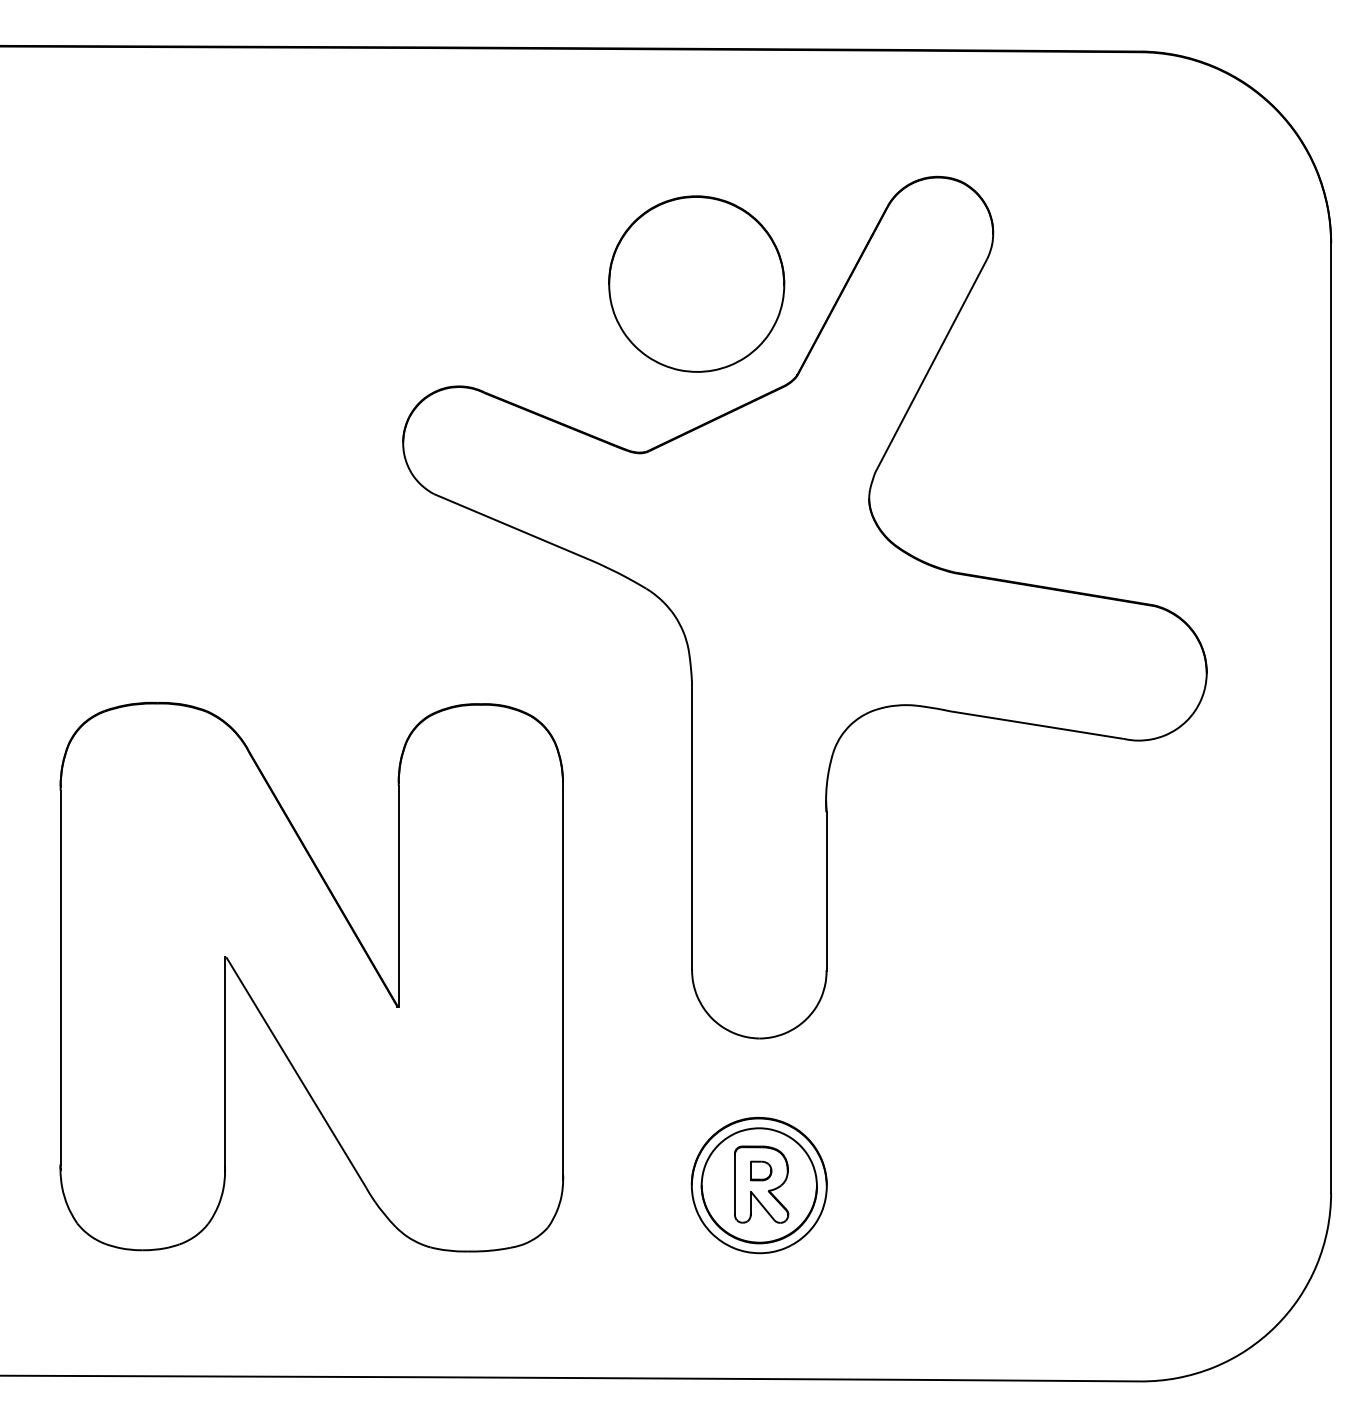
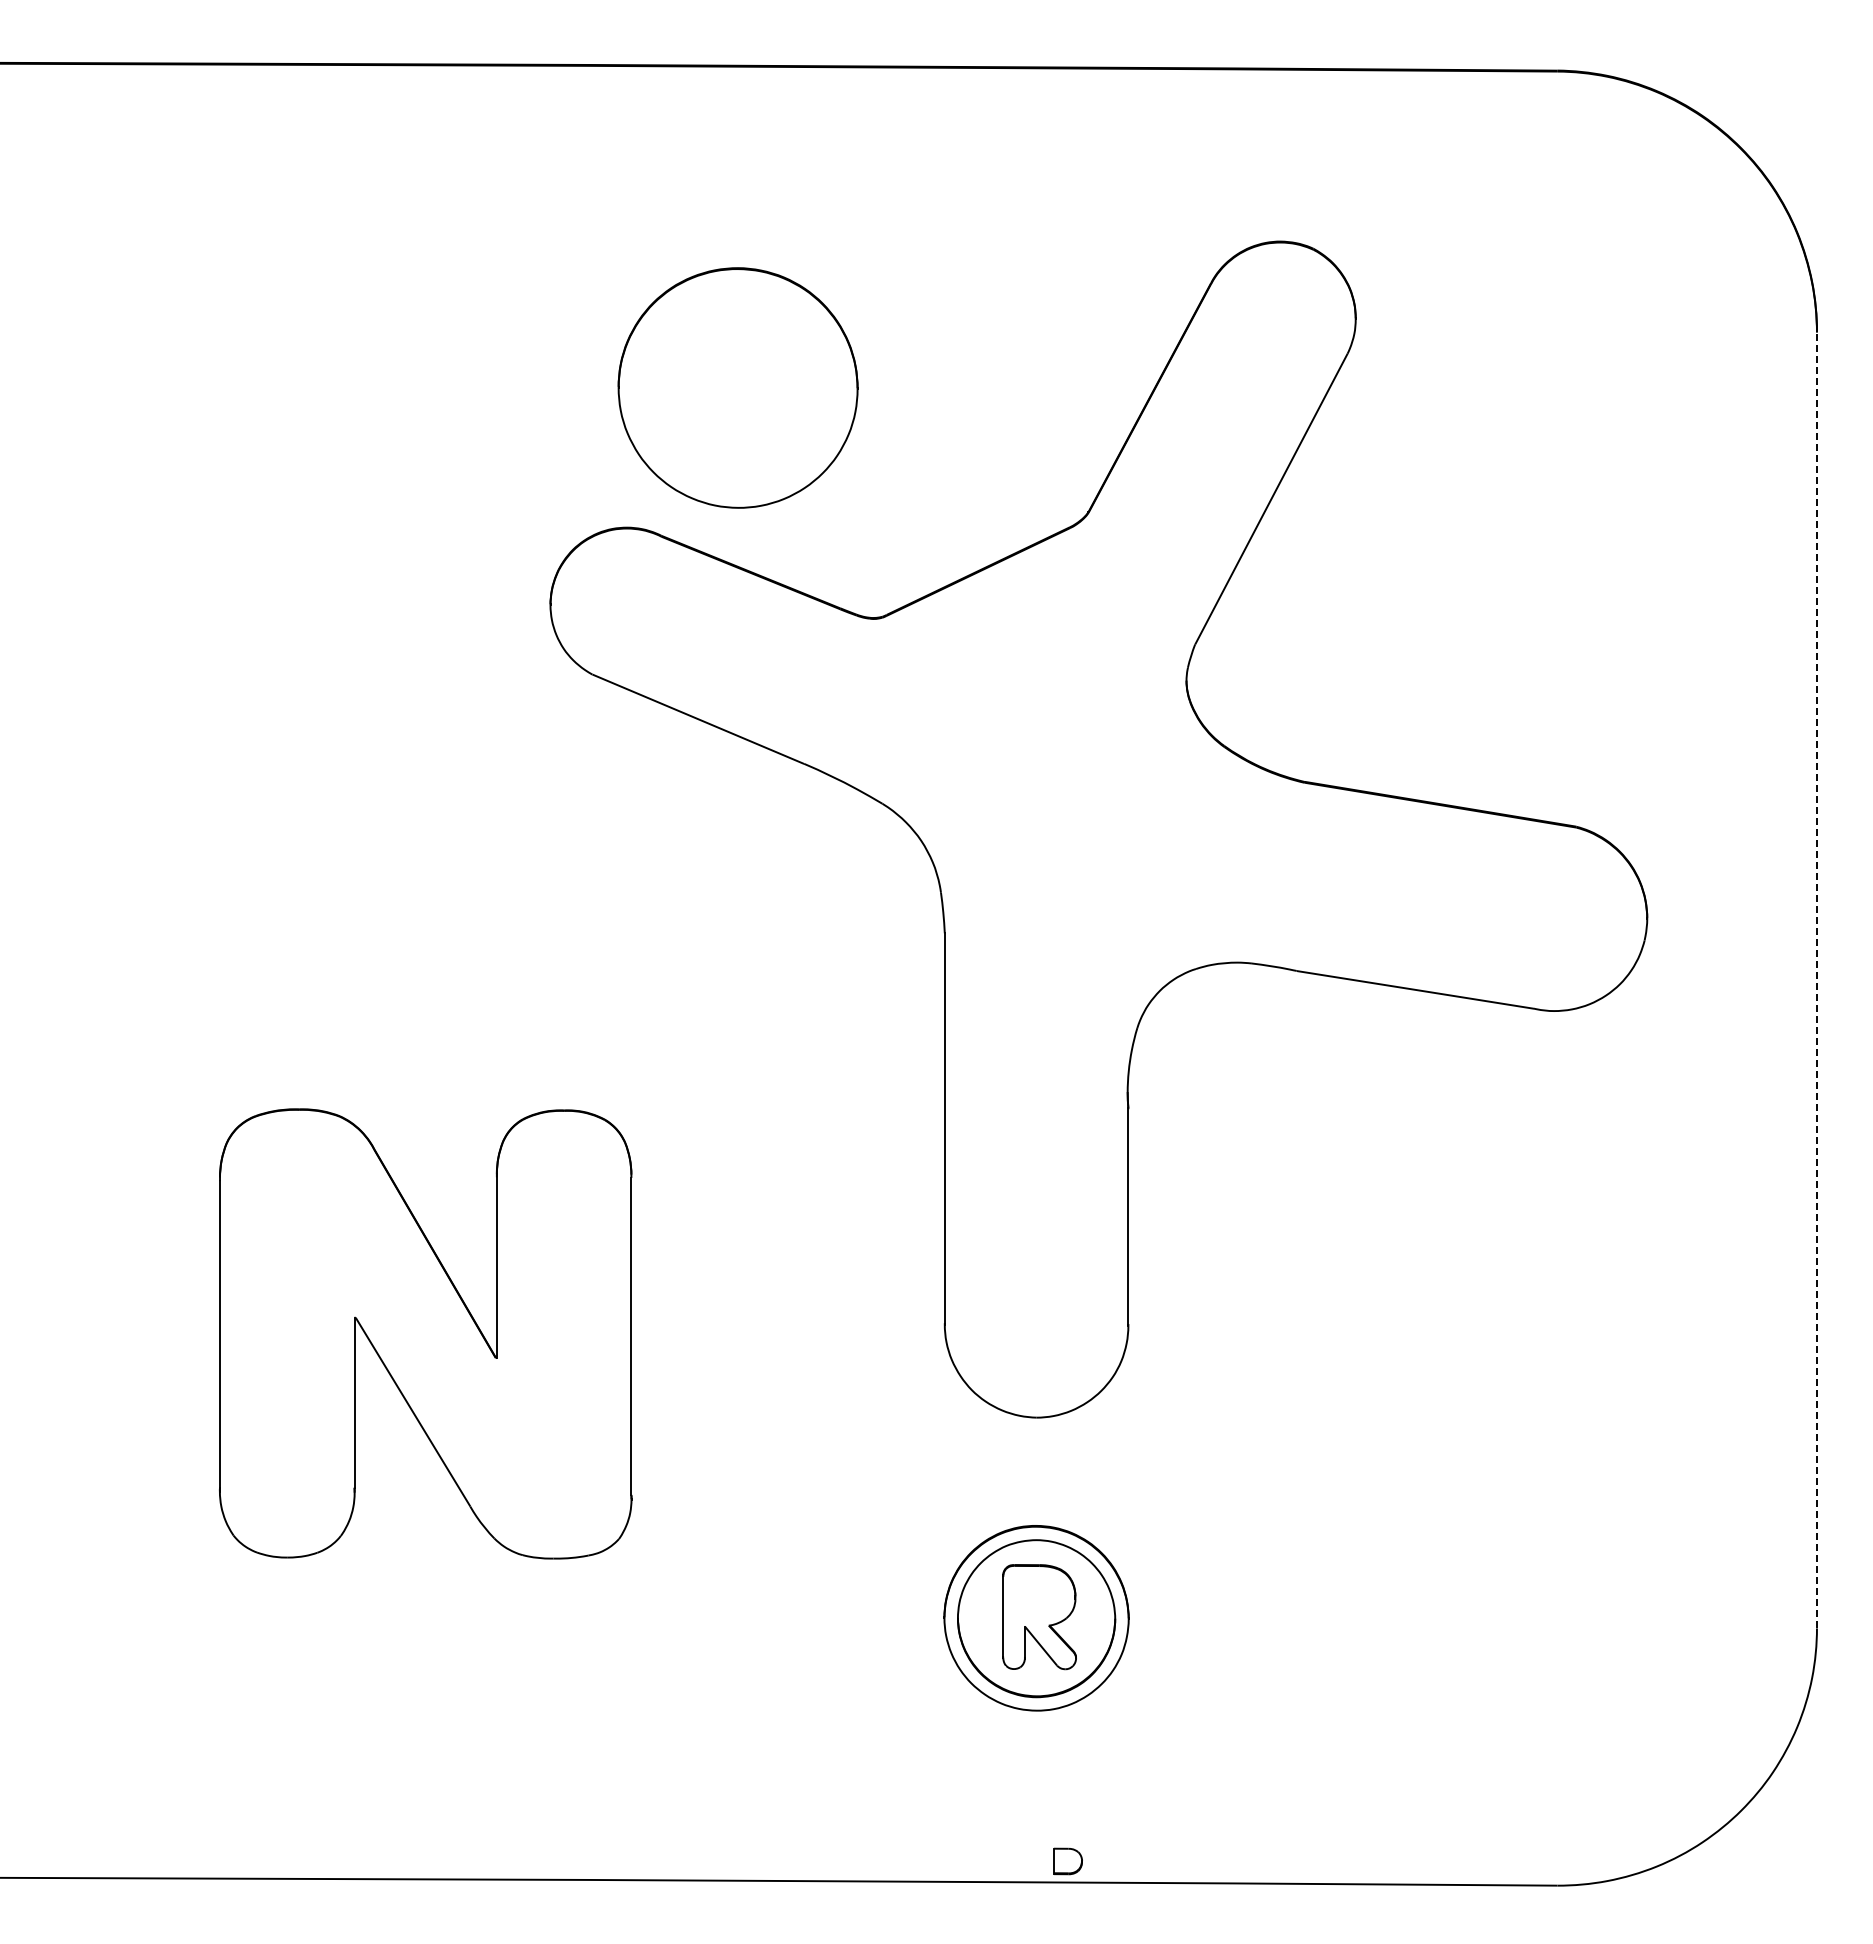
part: (696, 283) -> (737, 387), moved
line: (1330, 717) -> (1816, 979), solid -> dashed
part: (311, 976) -> (425, 1333), size x0.6
part: (760, 1171) -> (1067, 1861), moved

